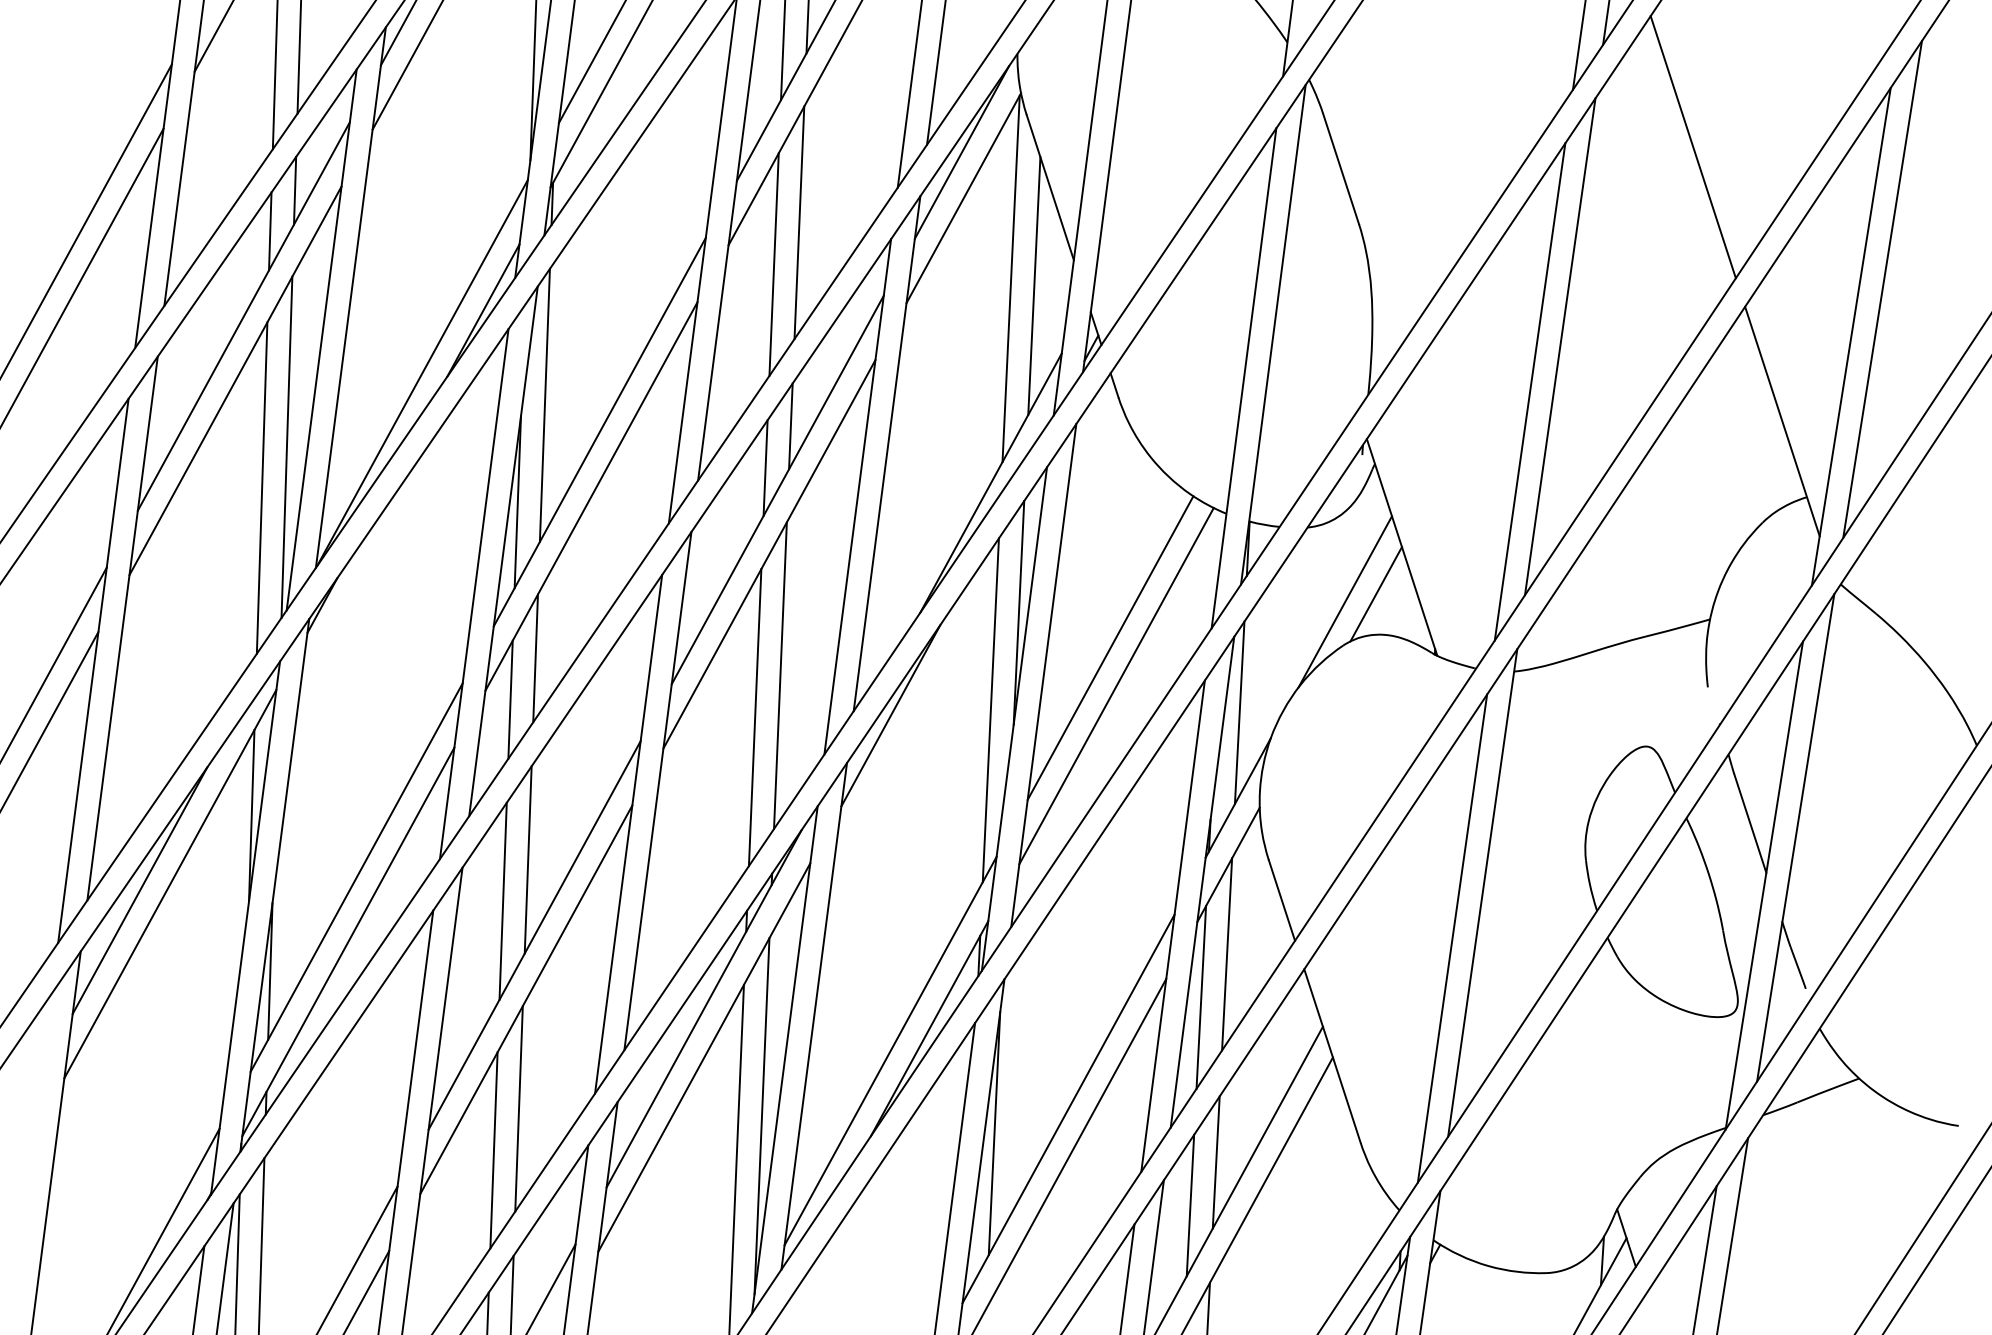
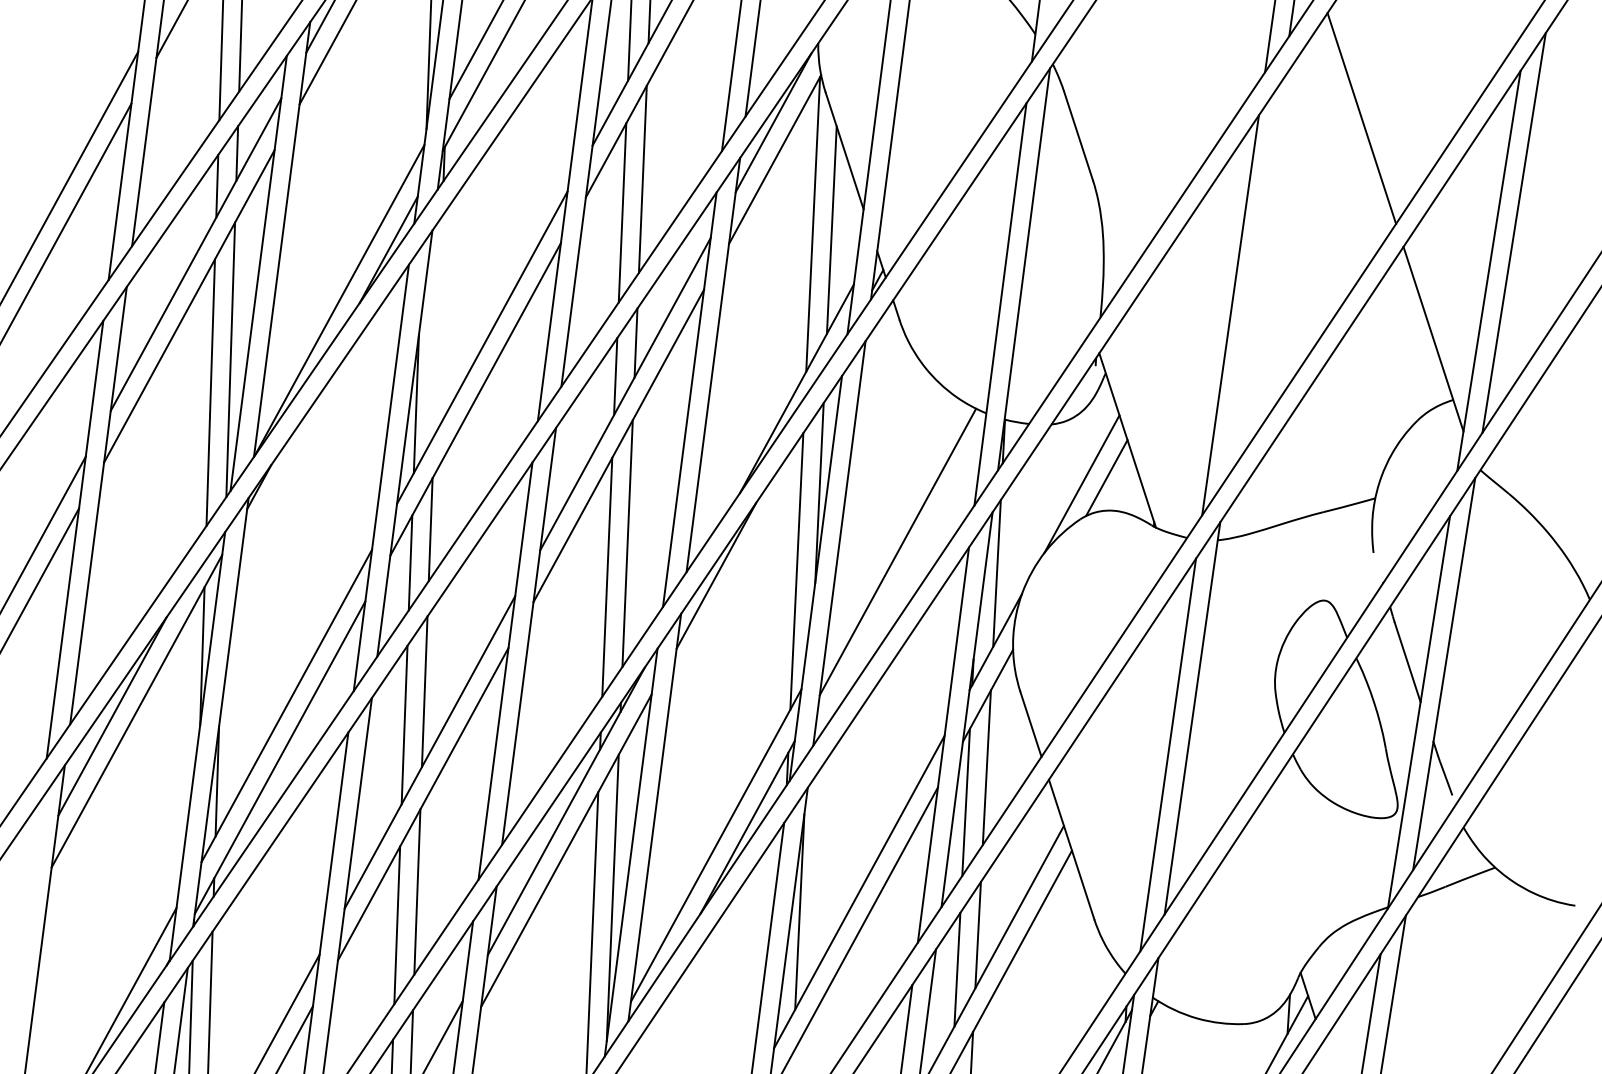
line: (1559, 346) -> (1254, 278), removed
line: (545, 404) -> (438, 325), removed
line: (1109, 648) -> (892, 521), removed

